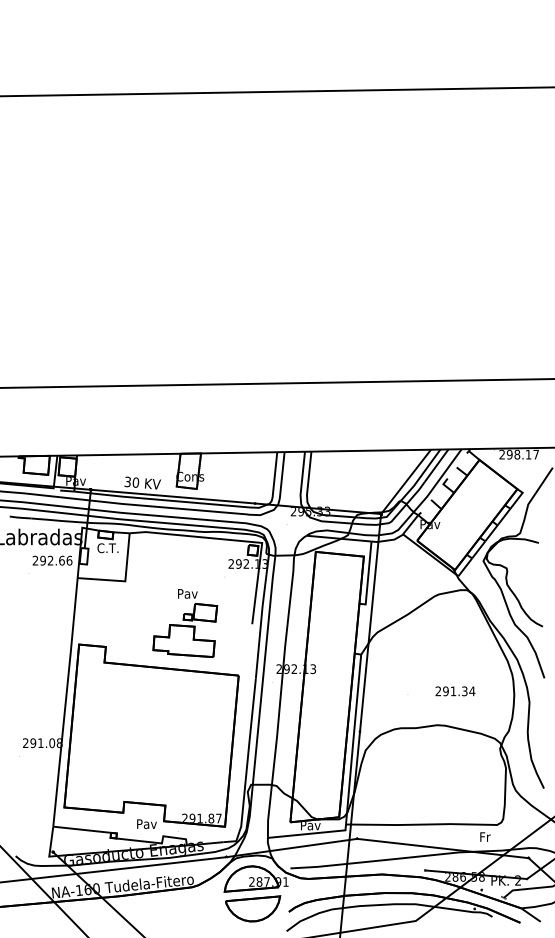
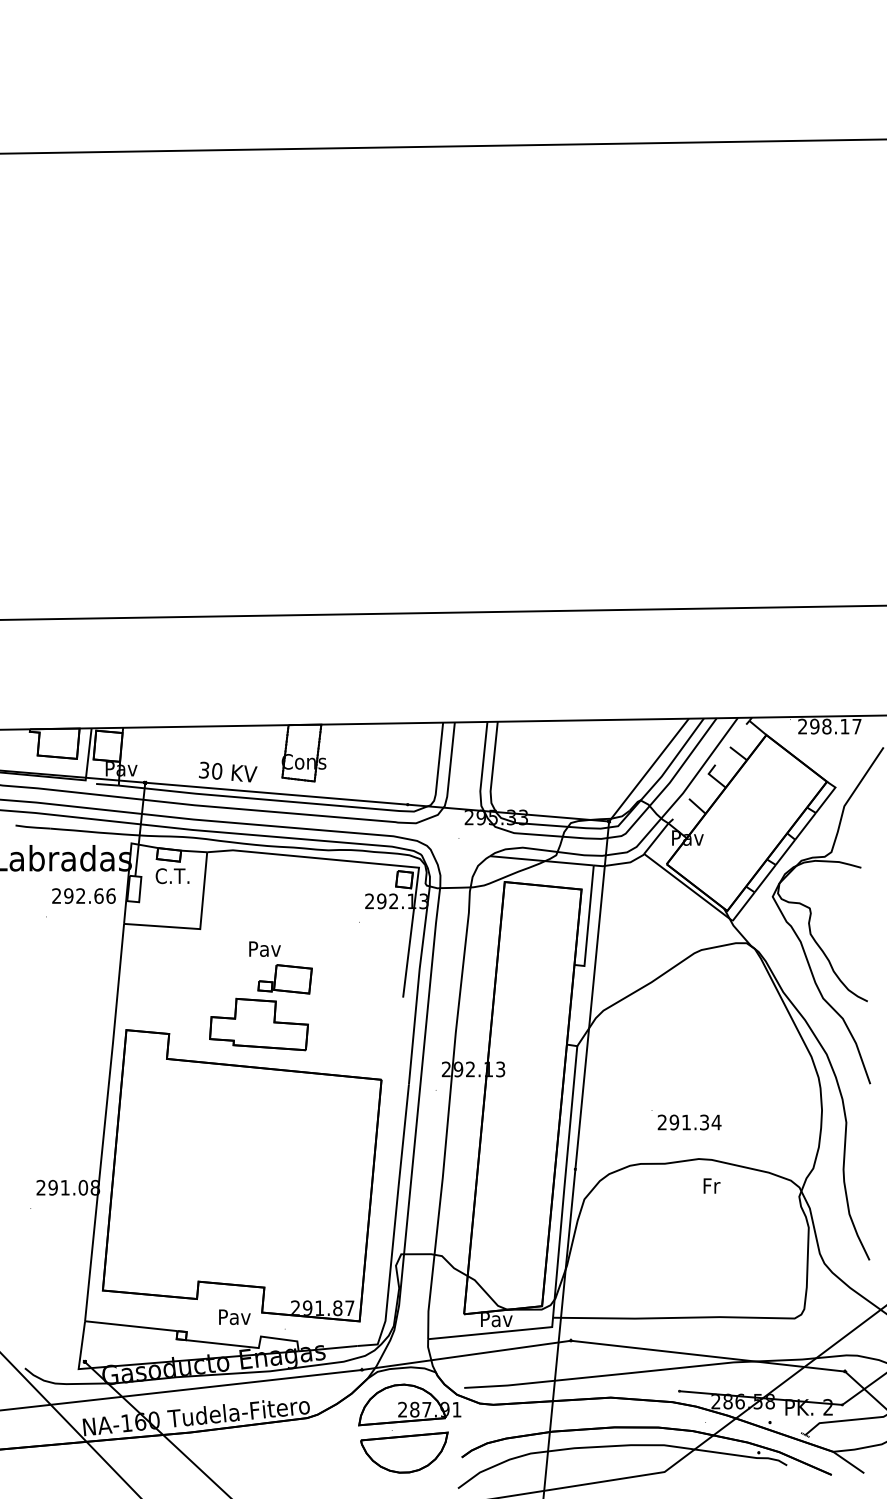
part: (185, 623) -> (261, 996), moved
text: (455, 691) -> (689, 1122), moved
text: (485, 836) -> (712, 1185), moved

